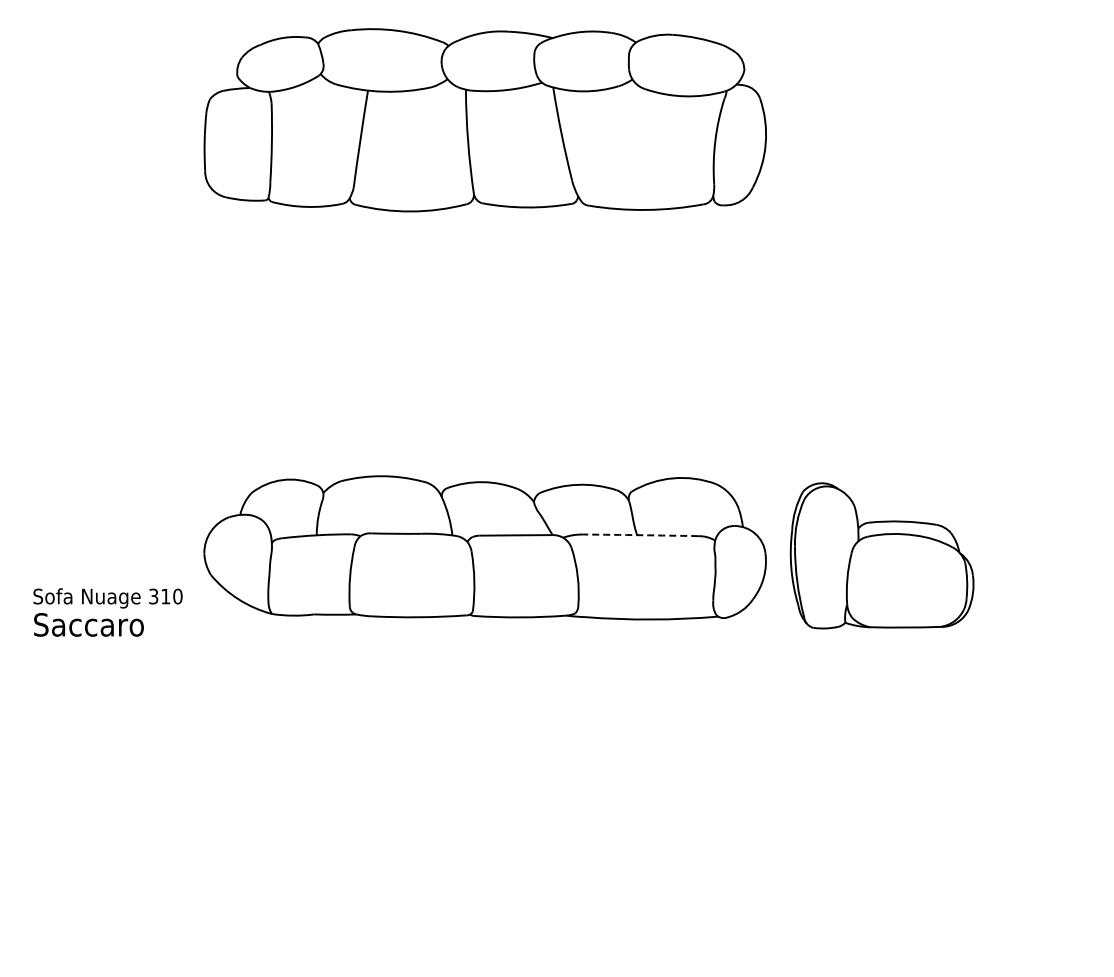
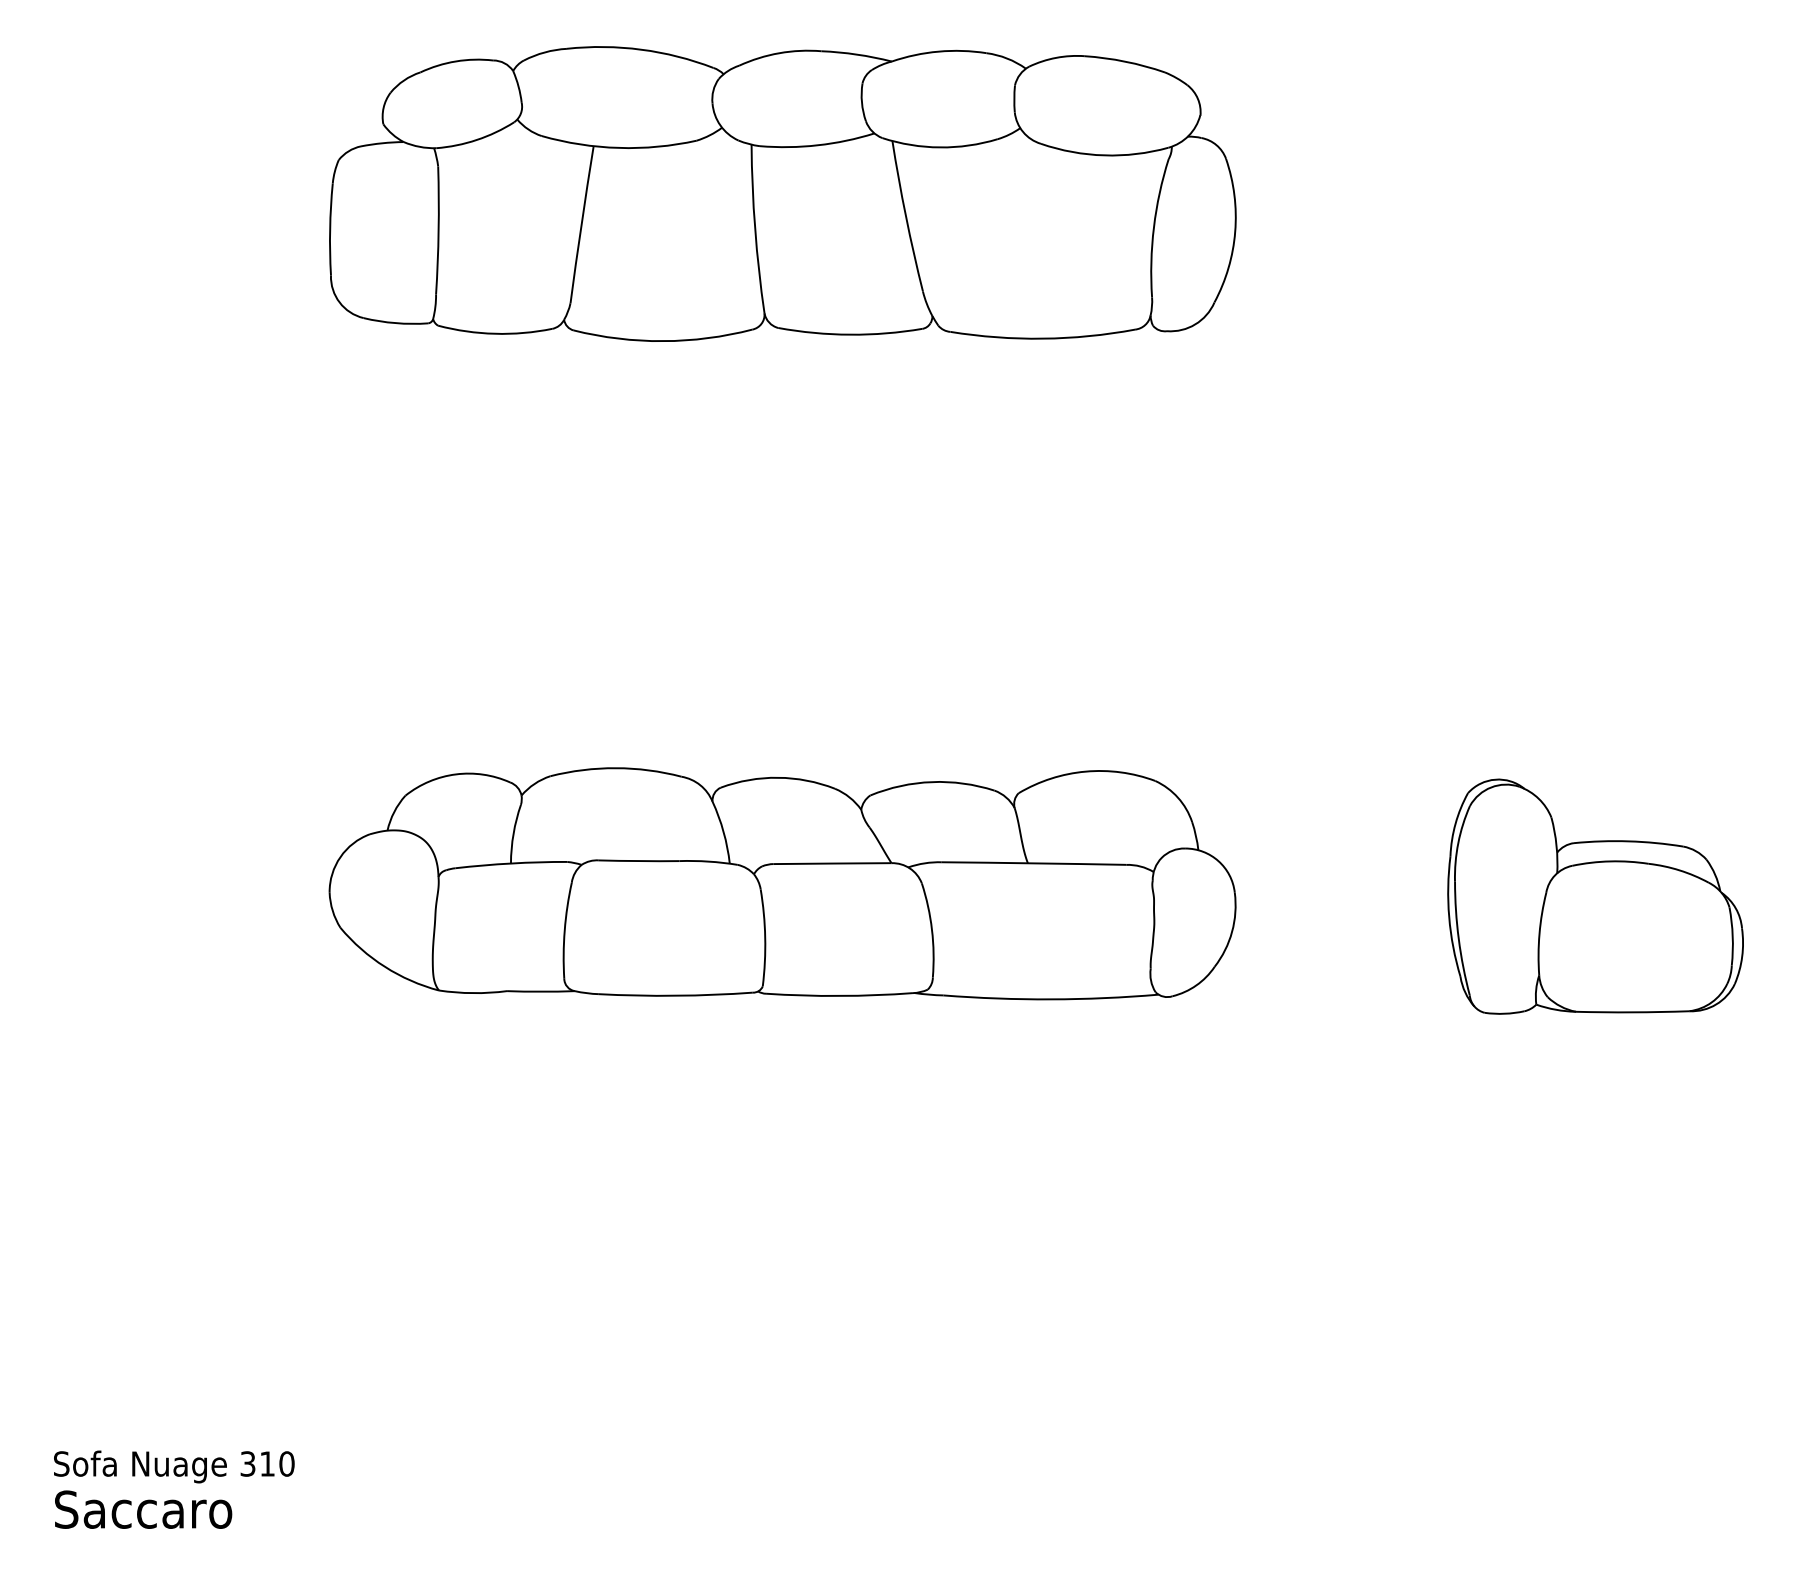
arc: (641, 535) -> (1034, 863), dashed -> solid
part: (881, 555) -> (1594, 896), moved
text: (107, 612) -> (173, 1489), moved

